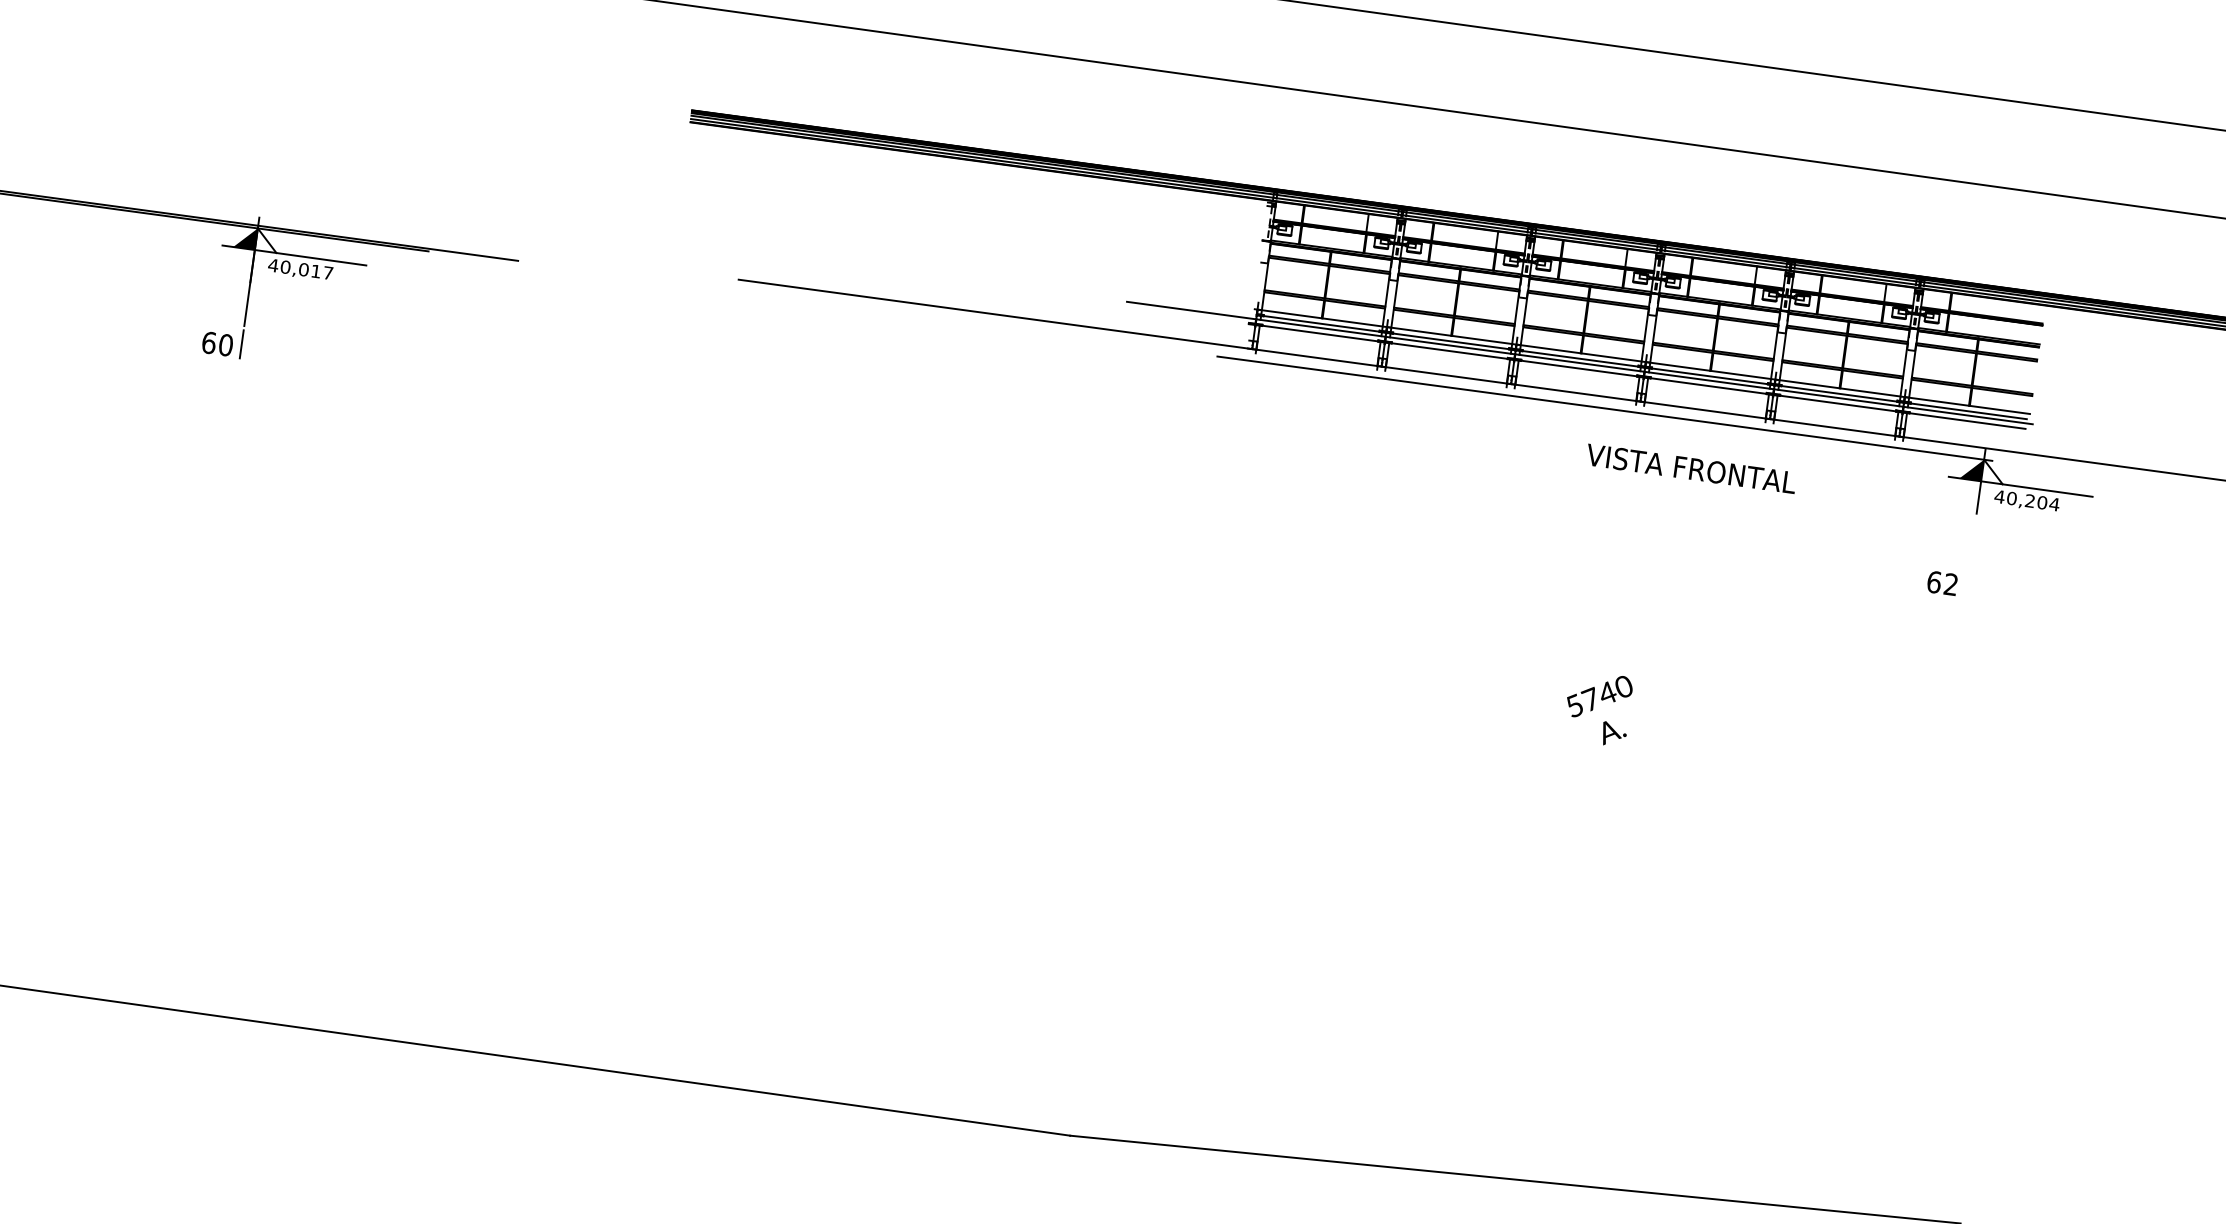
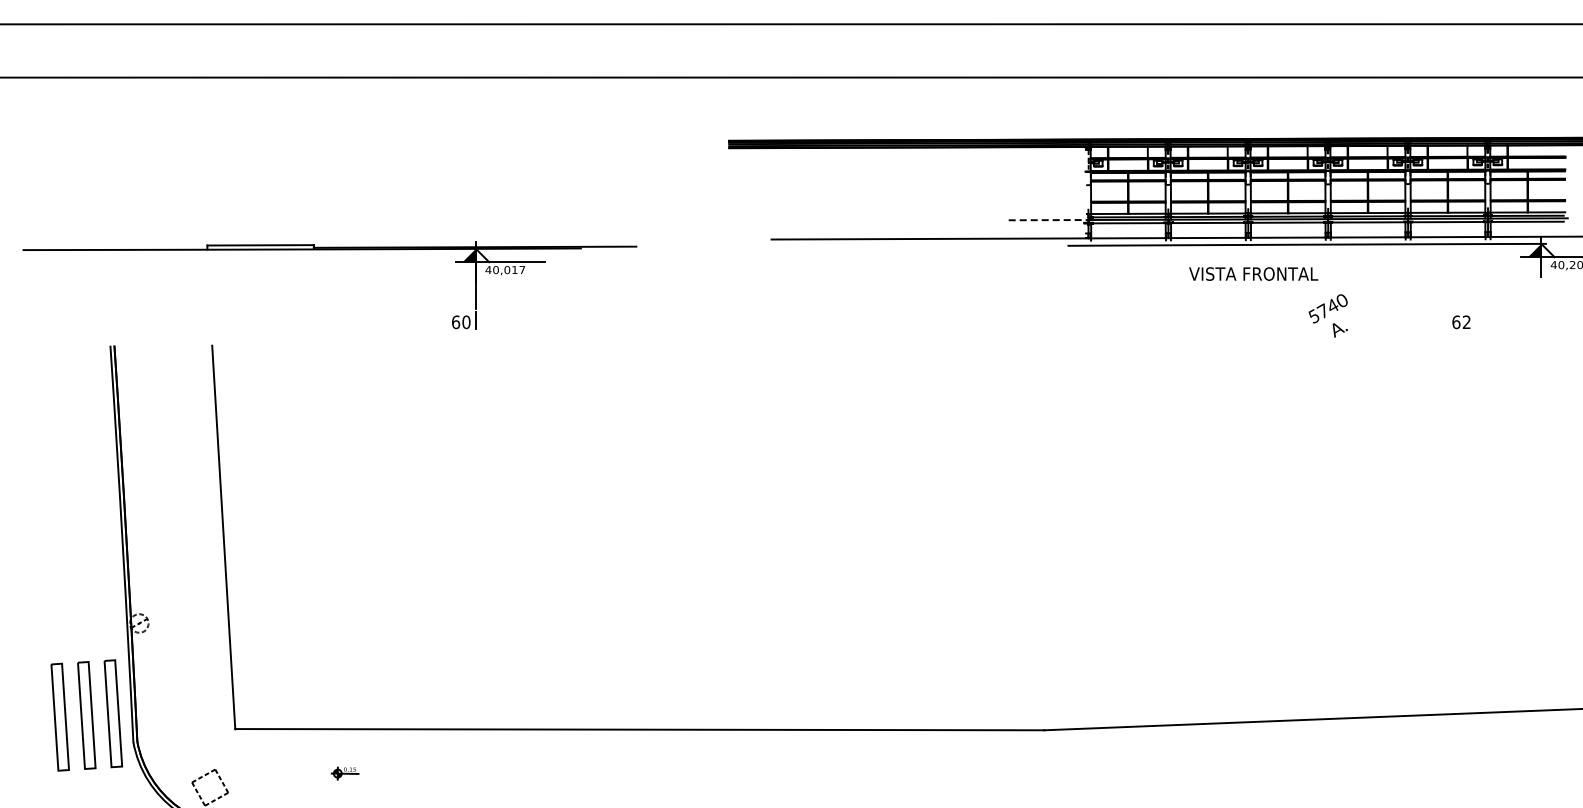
line: (1191, 311) -> (1048, 220), solid -> dashed
text: (1691, 467) -> (1253, 273), moved
text: (1942, 583) -> (1461, 322), moved
text: (1596, 707) -> (1327, 315), moved

